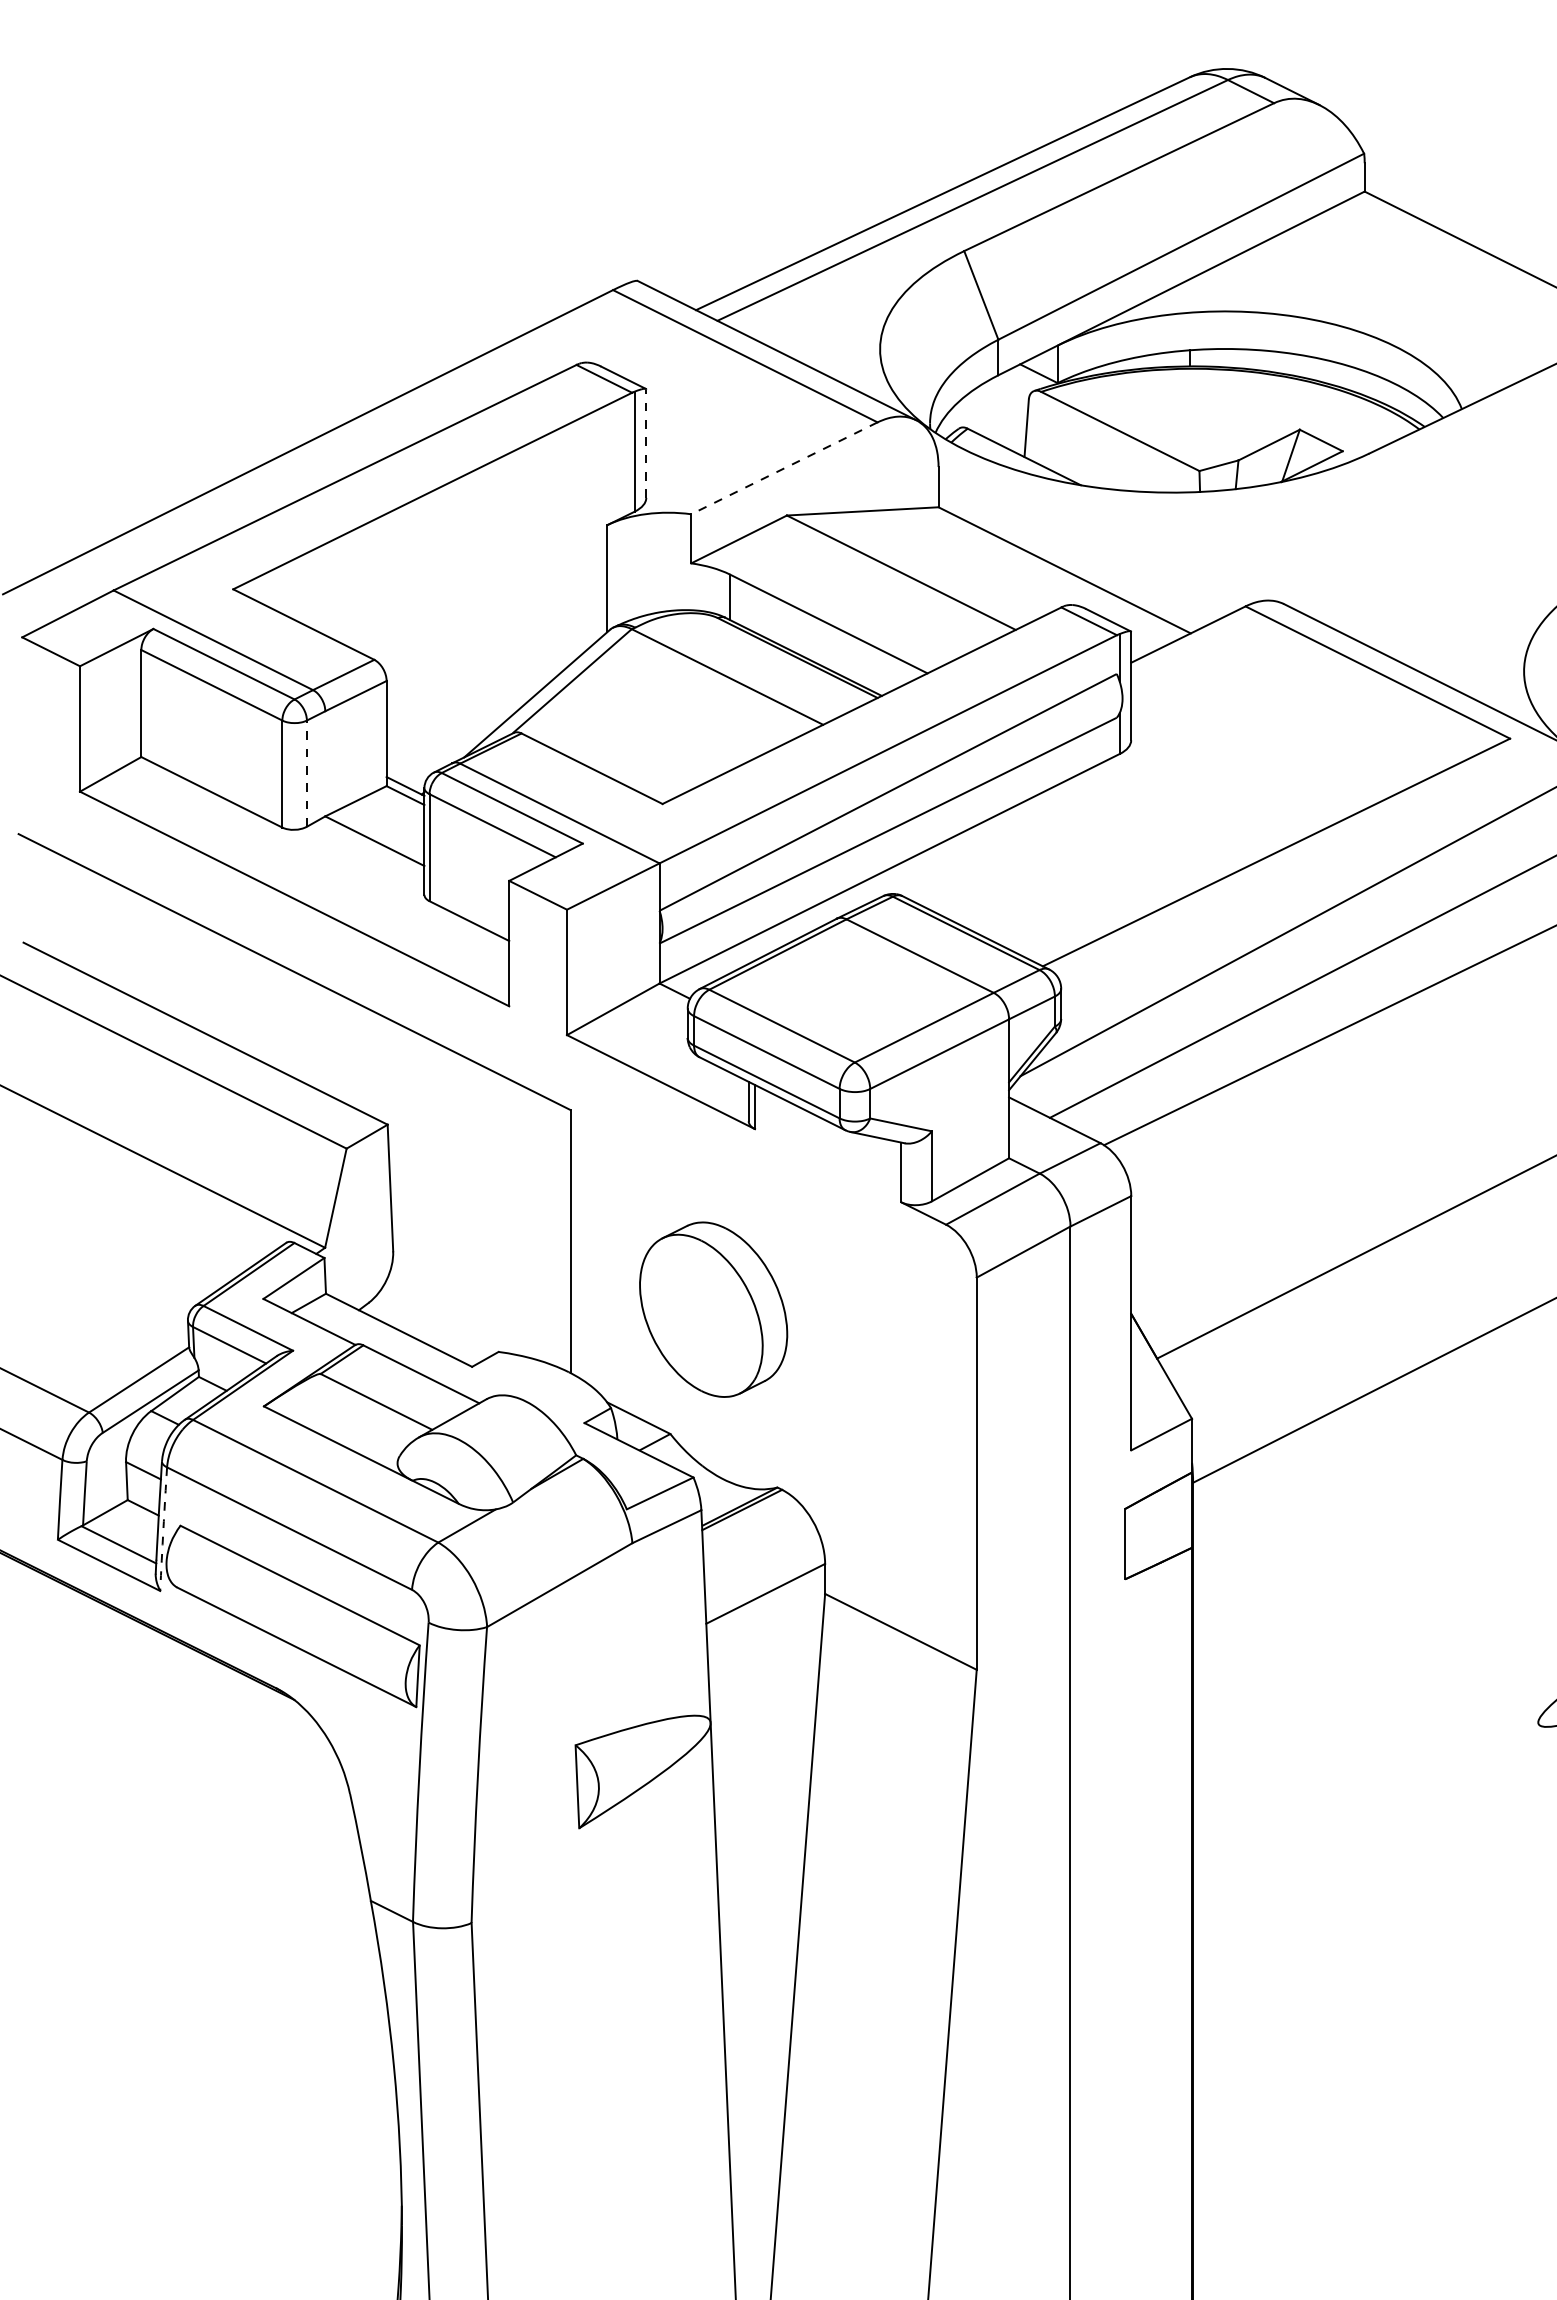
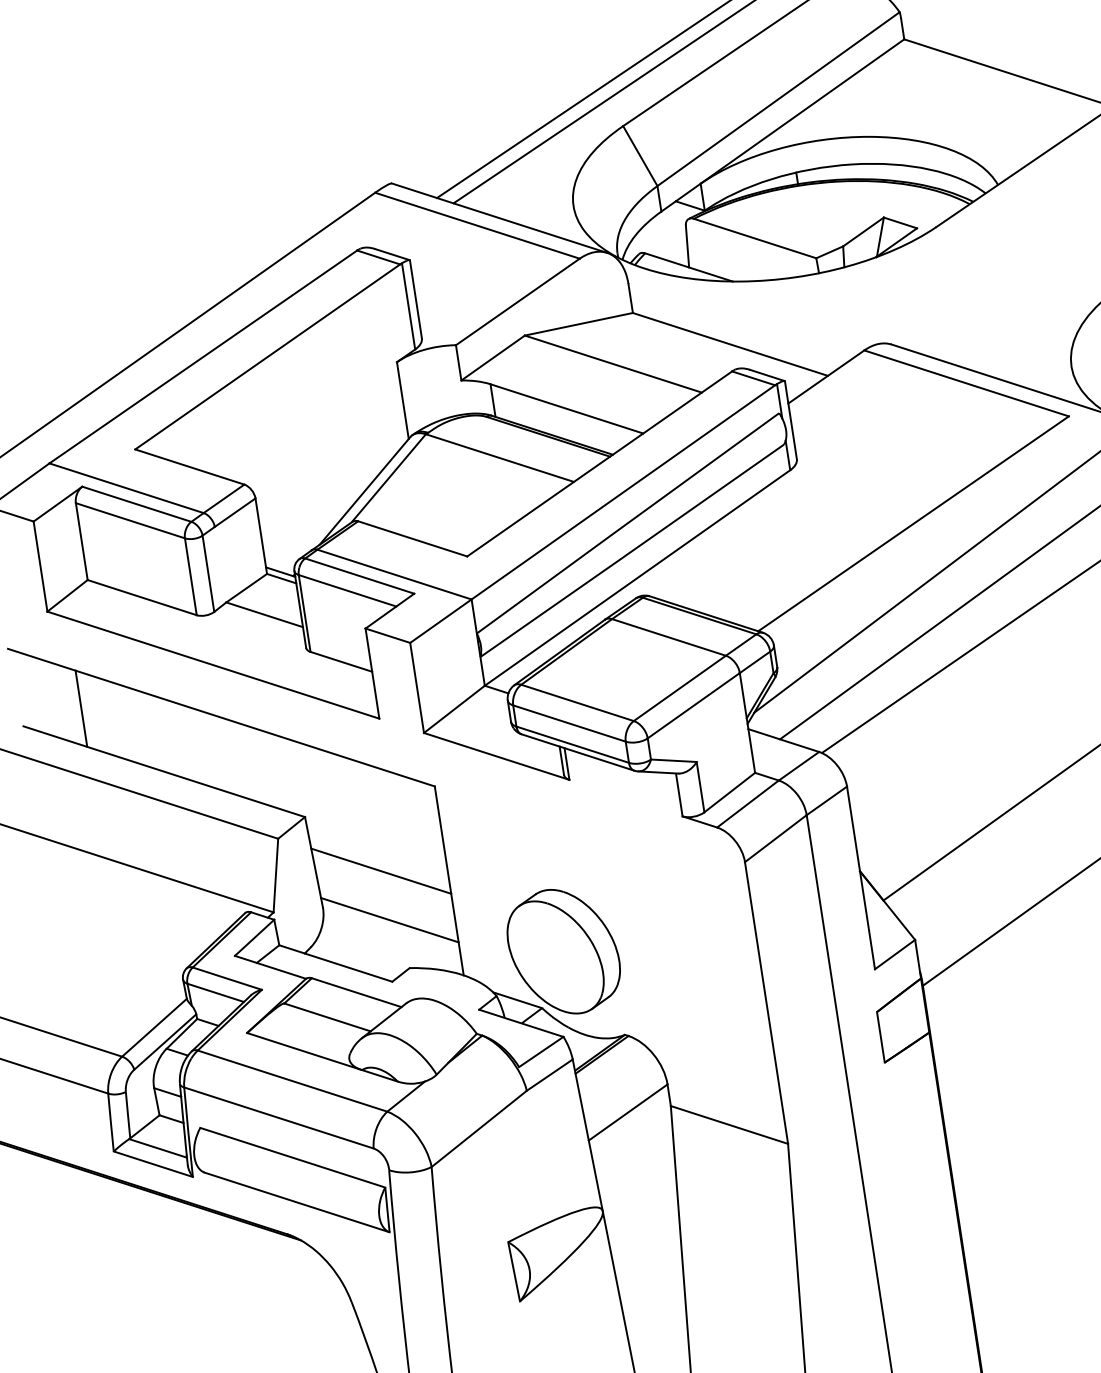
line: (646, 443) -> (416, 299), dashed -> solid
line: (784, 468) -> (517, 302), dashed -> solid
line: (306, 773) -> (208, 573), dashed -> solid
line: (106, 930) -> (81, 708), added
line: (479, 1213) -> (380, 870), added
line: (481, 1282) -> (389, 920), added
part: (713, 1309) -> (563, 951), moved
arc: (163, 1529) -> (188, 1132), dashed -> solid

